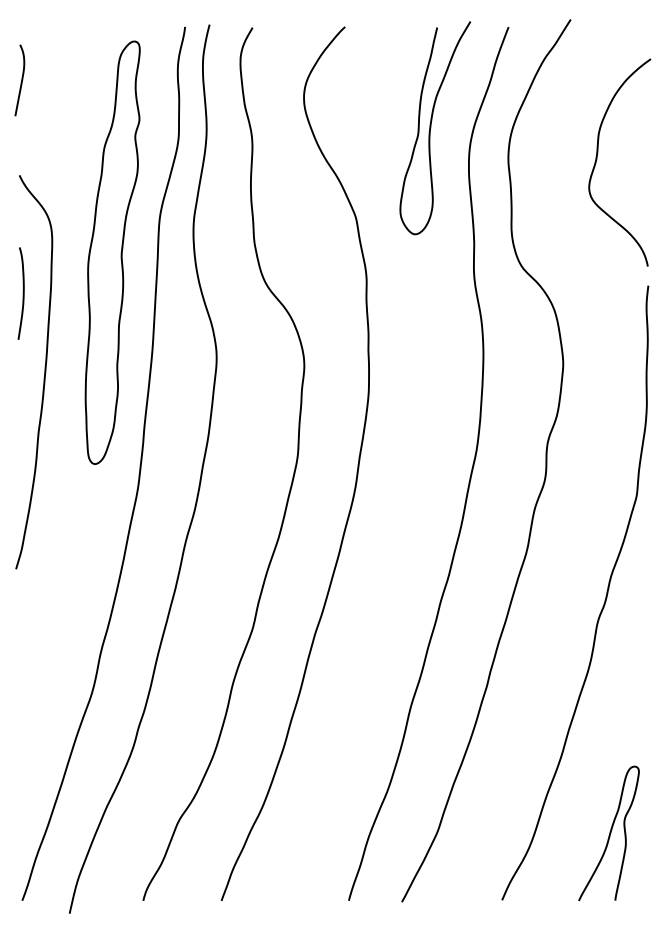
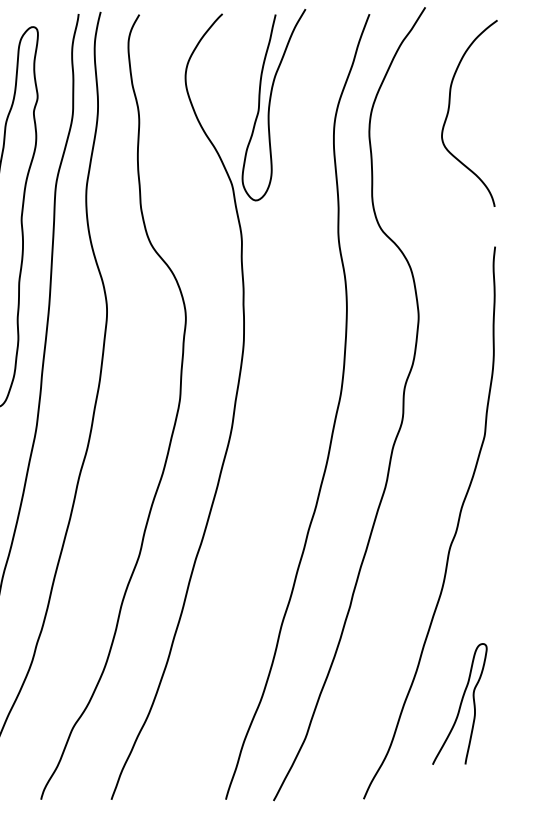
curve: (431, 128) -> (270, 105), moved
curve: (597, 159) -> (449, 110), moved
curve: (609, 833) -> (460, 704), moved

